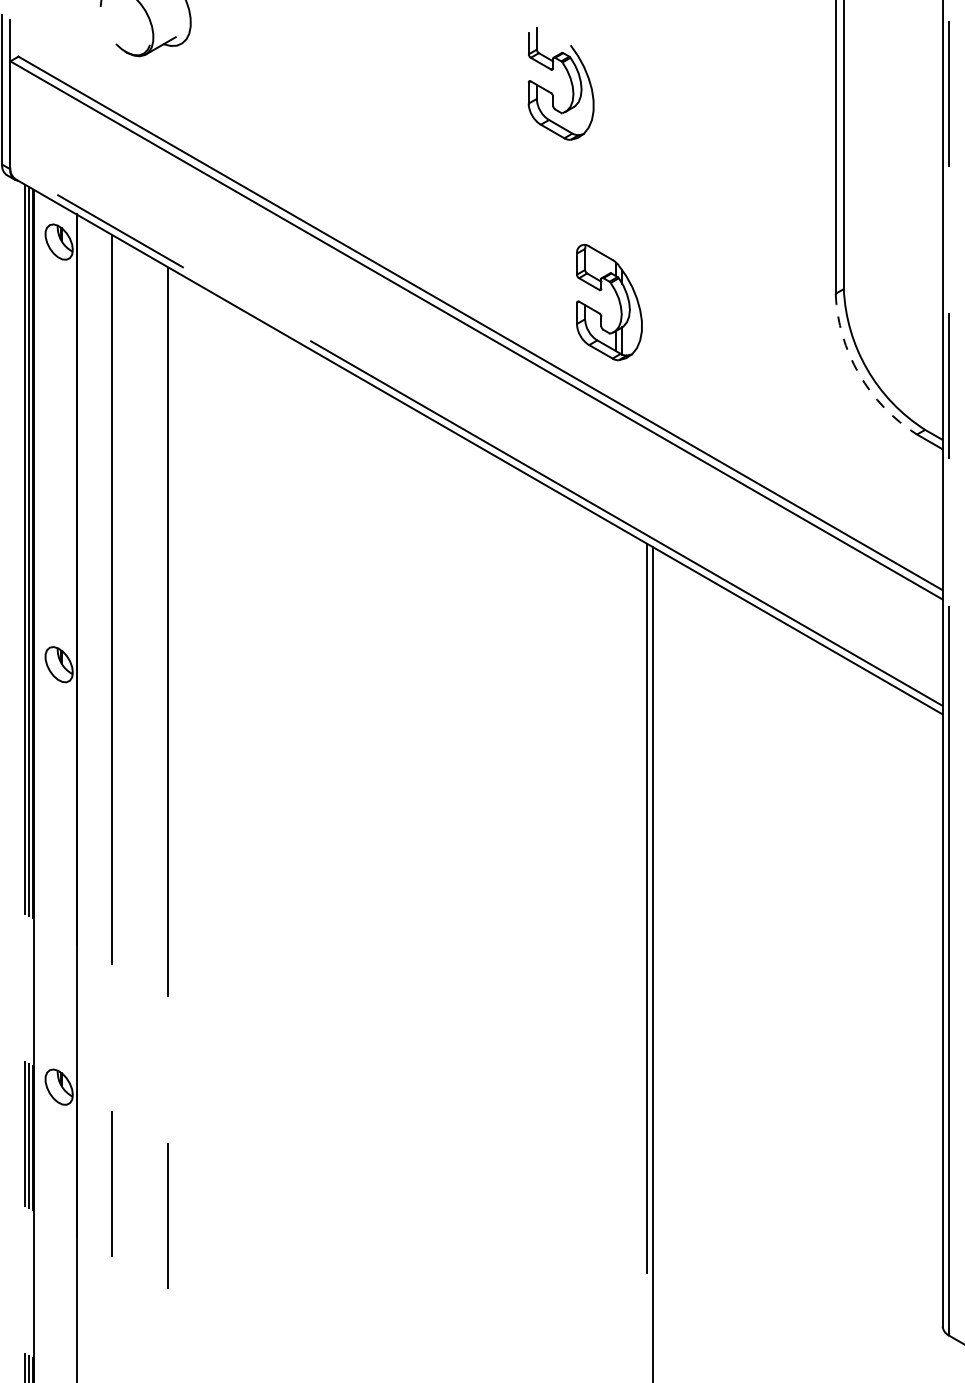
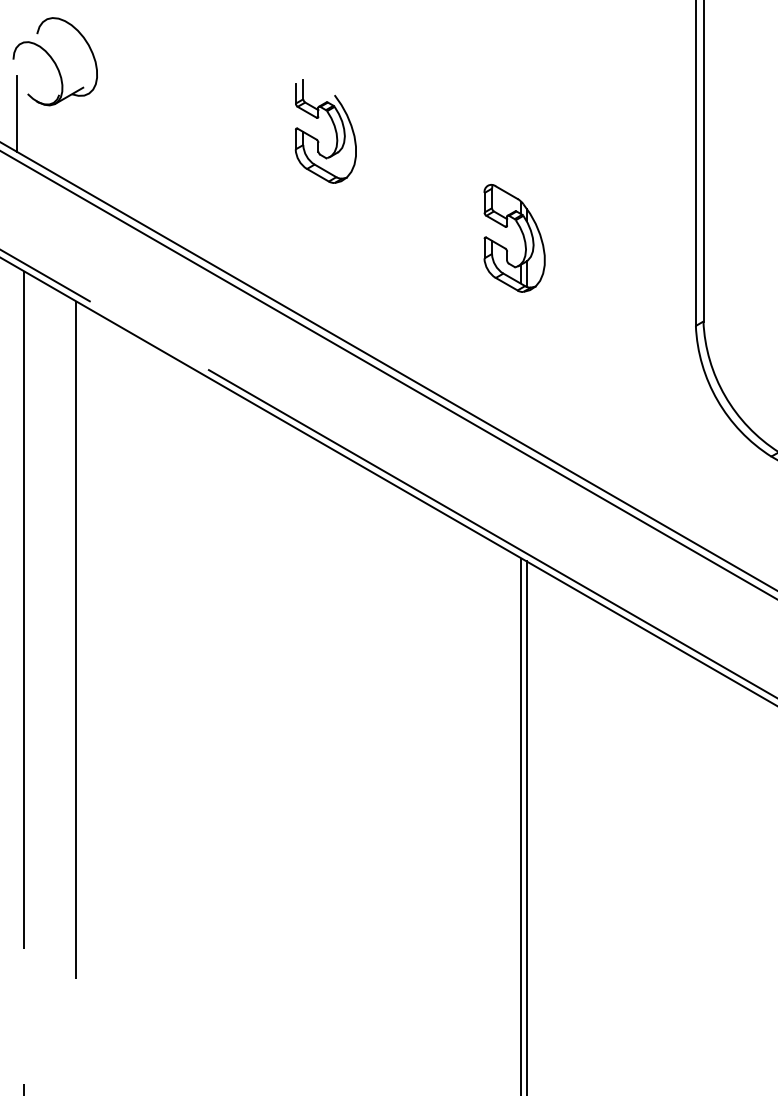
line: (103, 64) -> (16, 113), added
part: (570, 82) -> (334, 129), moved
part: (617, 298) -> (522, 234), moved
arc: (859, 374) -> (717, 400), dashed -> solid

